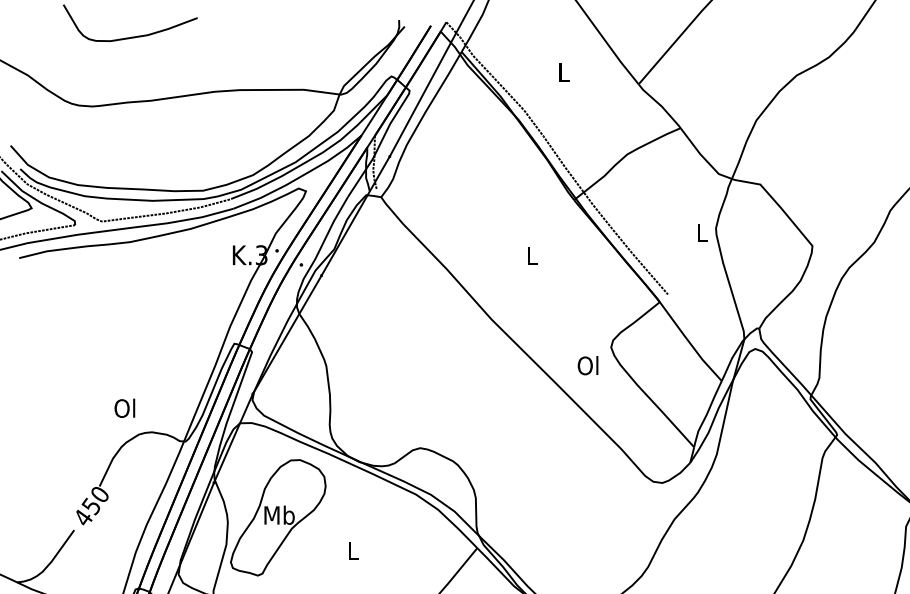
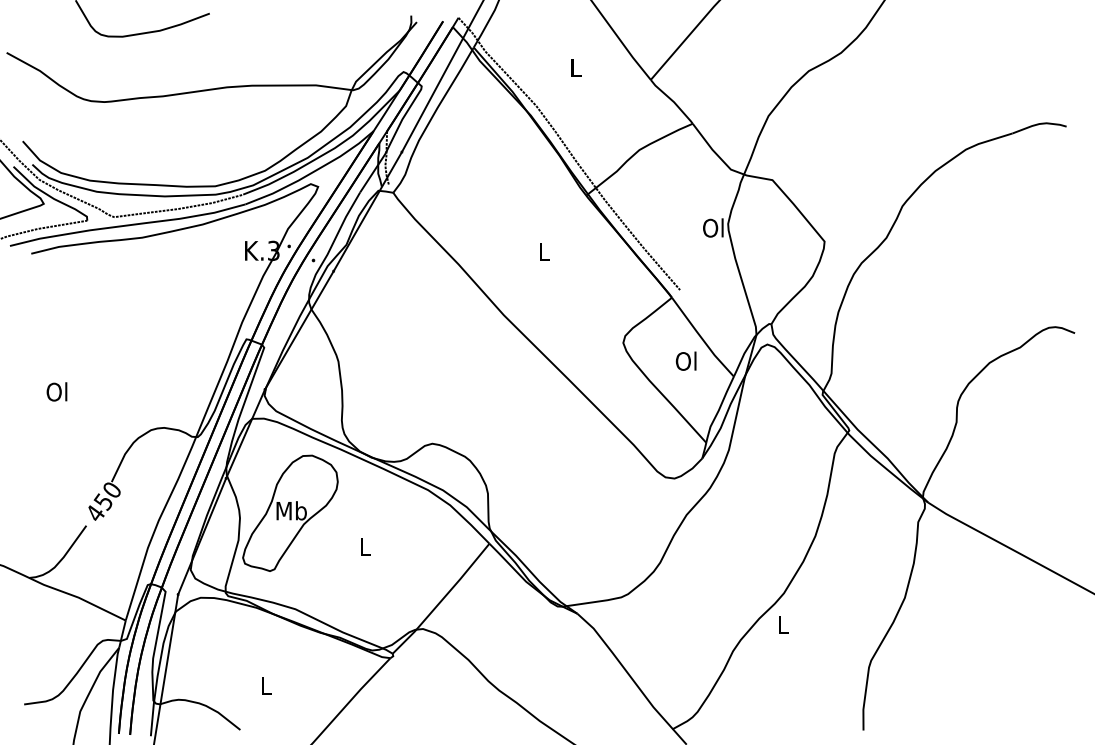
text: (701, 231) -> (713, 227), L -> Ol
text: (587, 364) -> (685, 360), moved
text: (124, 407) -> (56, 391), moved

